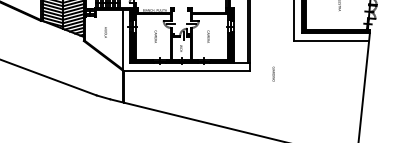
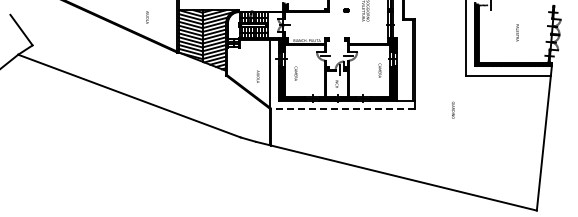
text: (105, 32) -> (257, 76), moved
text: (155, 36) -> (295, 73), moved
text: (208, 36) -> (379, 70), moved
line: (186, 70) -> (342, 109), solid -> dashed
text: (273, 73) -> (453, 109), moved

